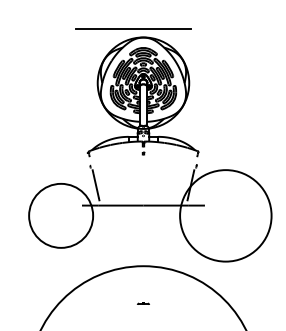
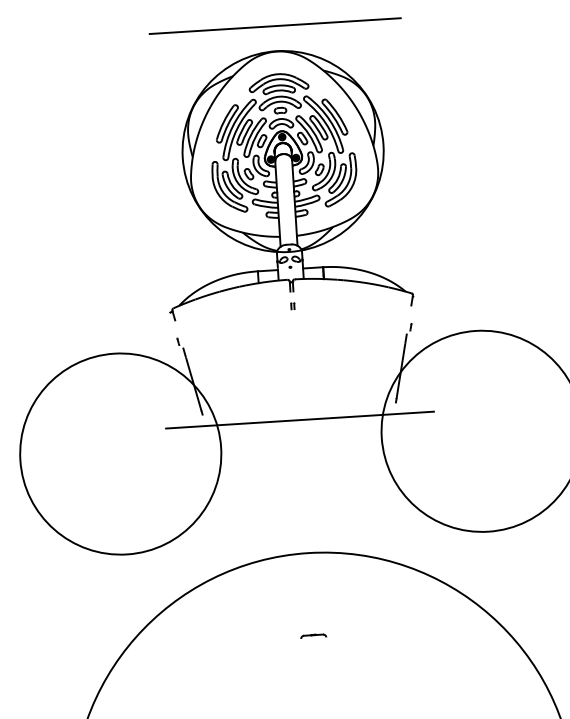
line: (133, 28) -> (275, 24), moved
circle: (60, 215) -> (119, 453), size x1.43

